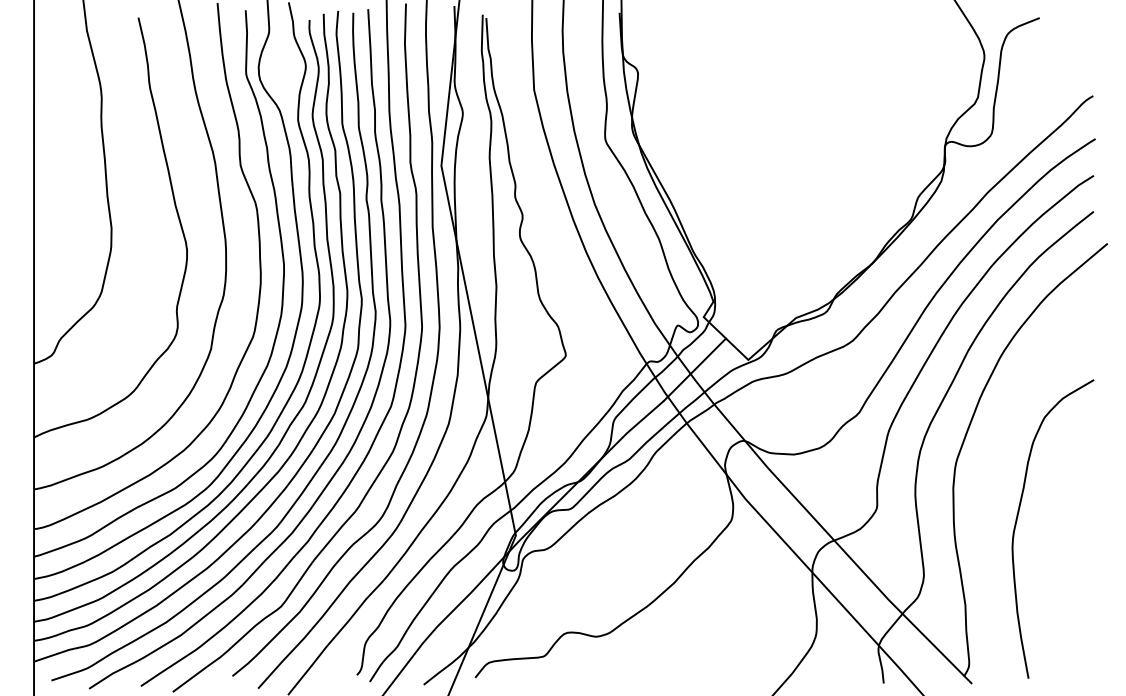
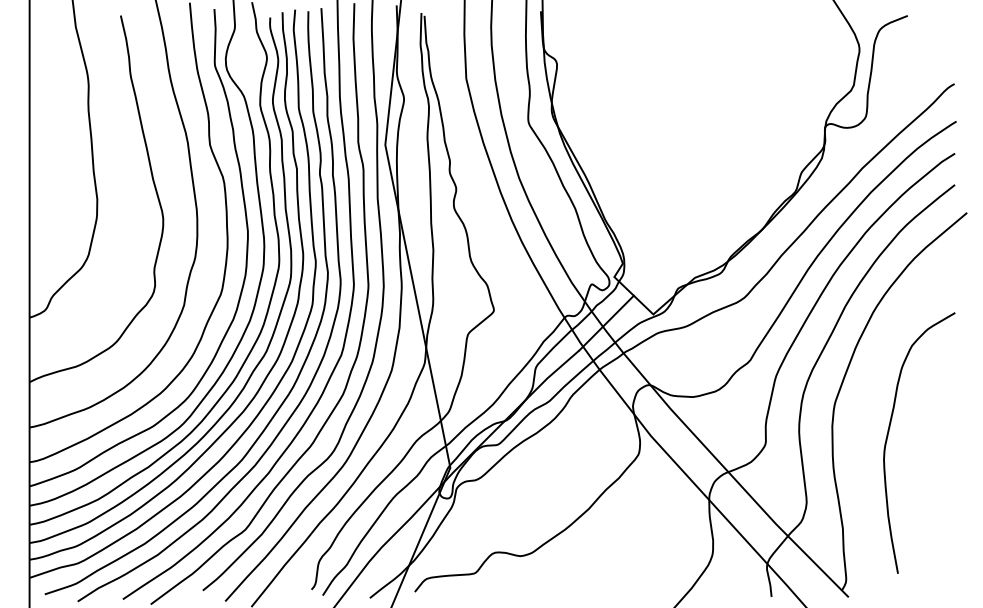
curve: (1017, 521) -> (888, 436), moved

